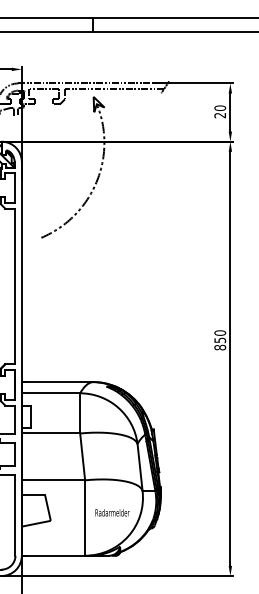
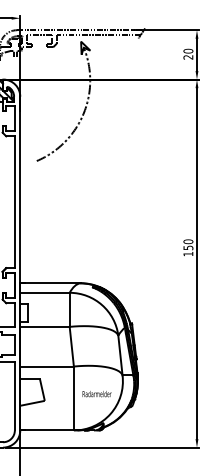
text: (220, 347) -> (188, 253), 850 -> 150

